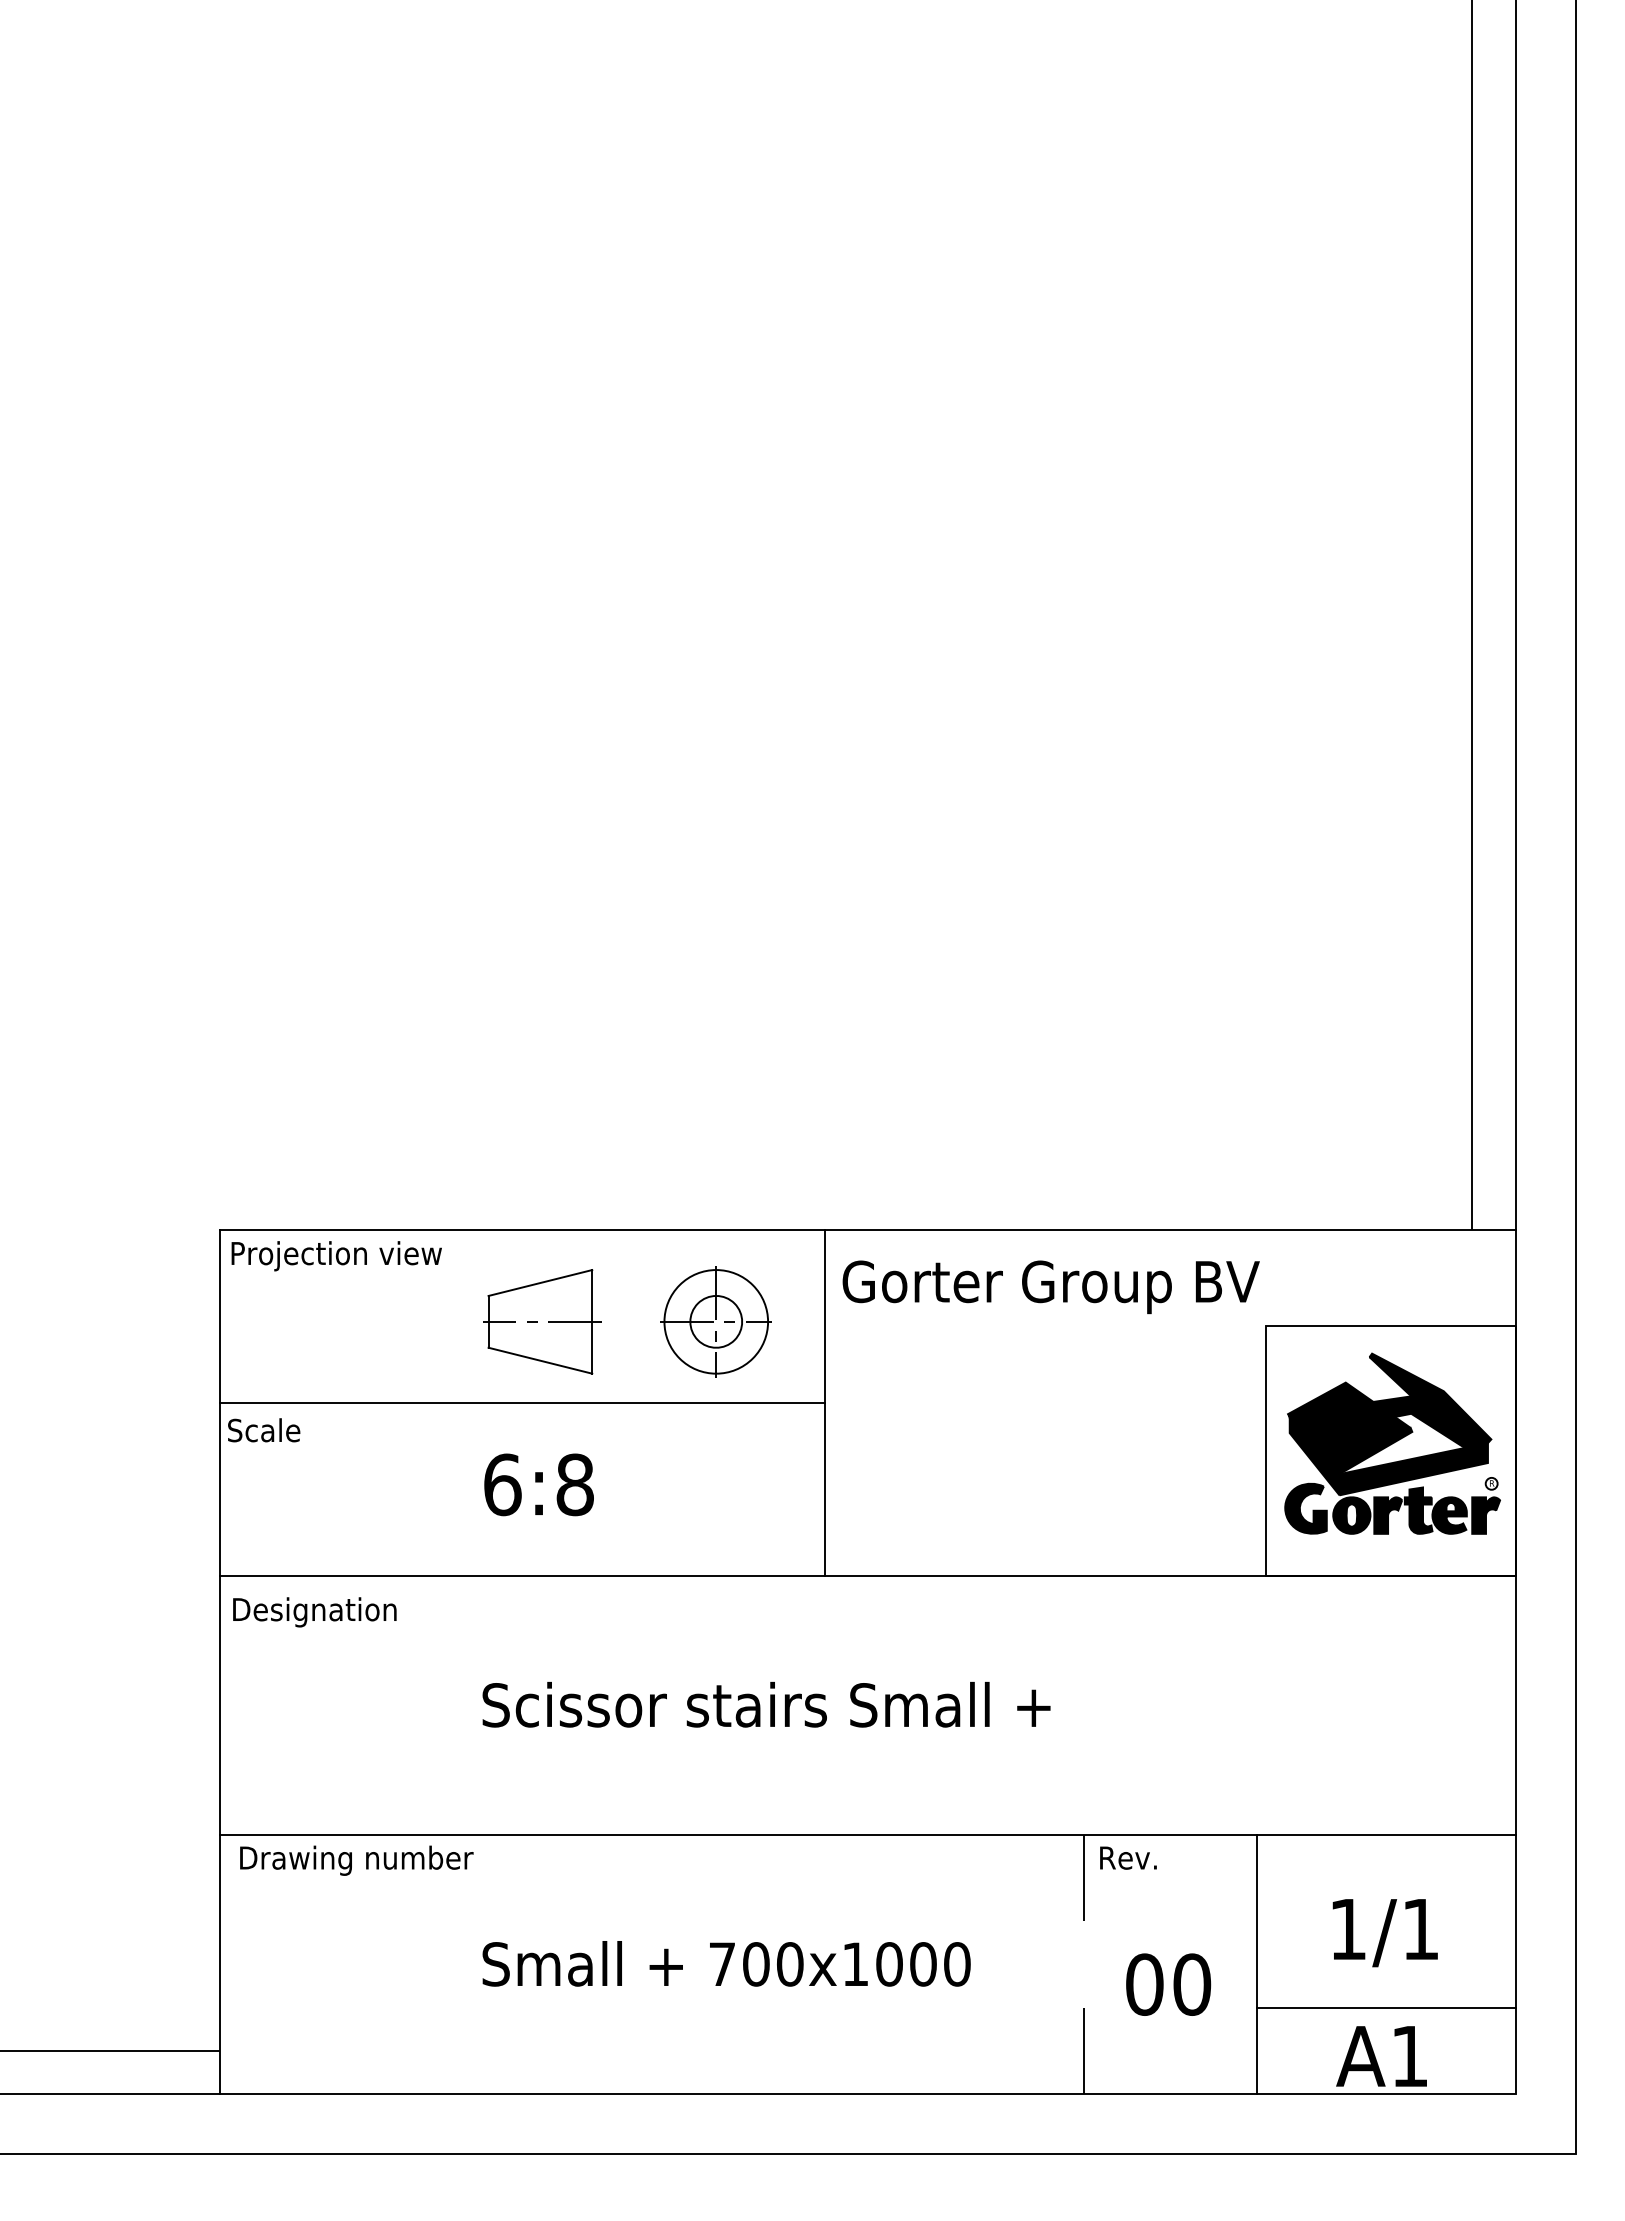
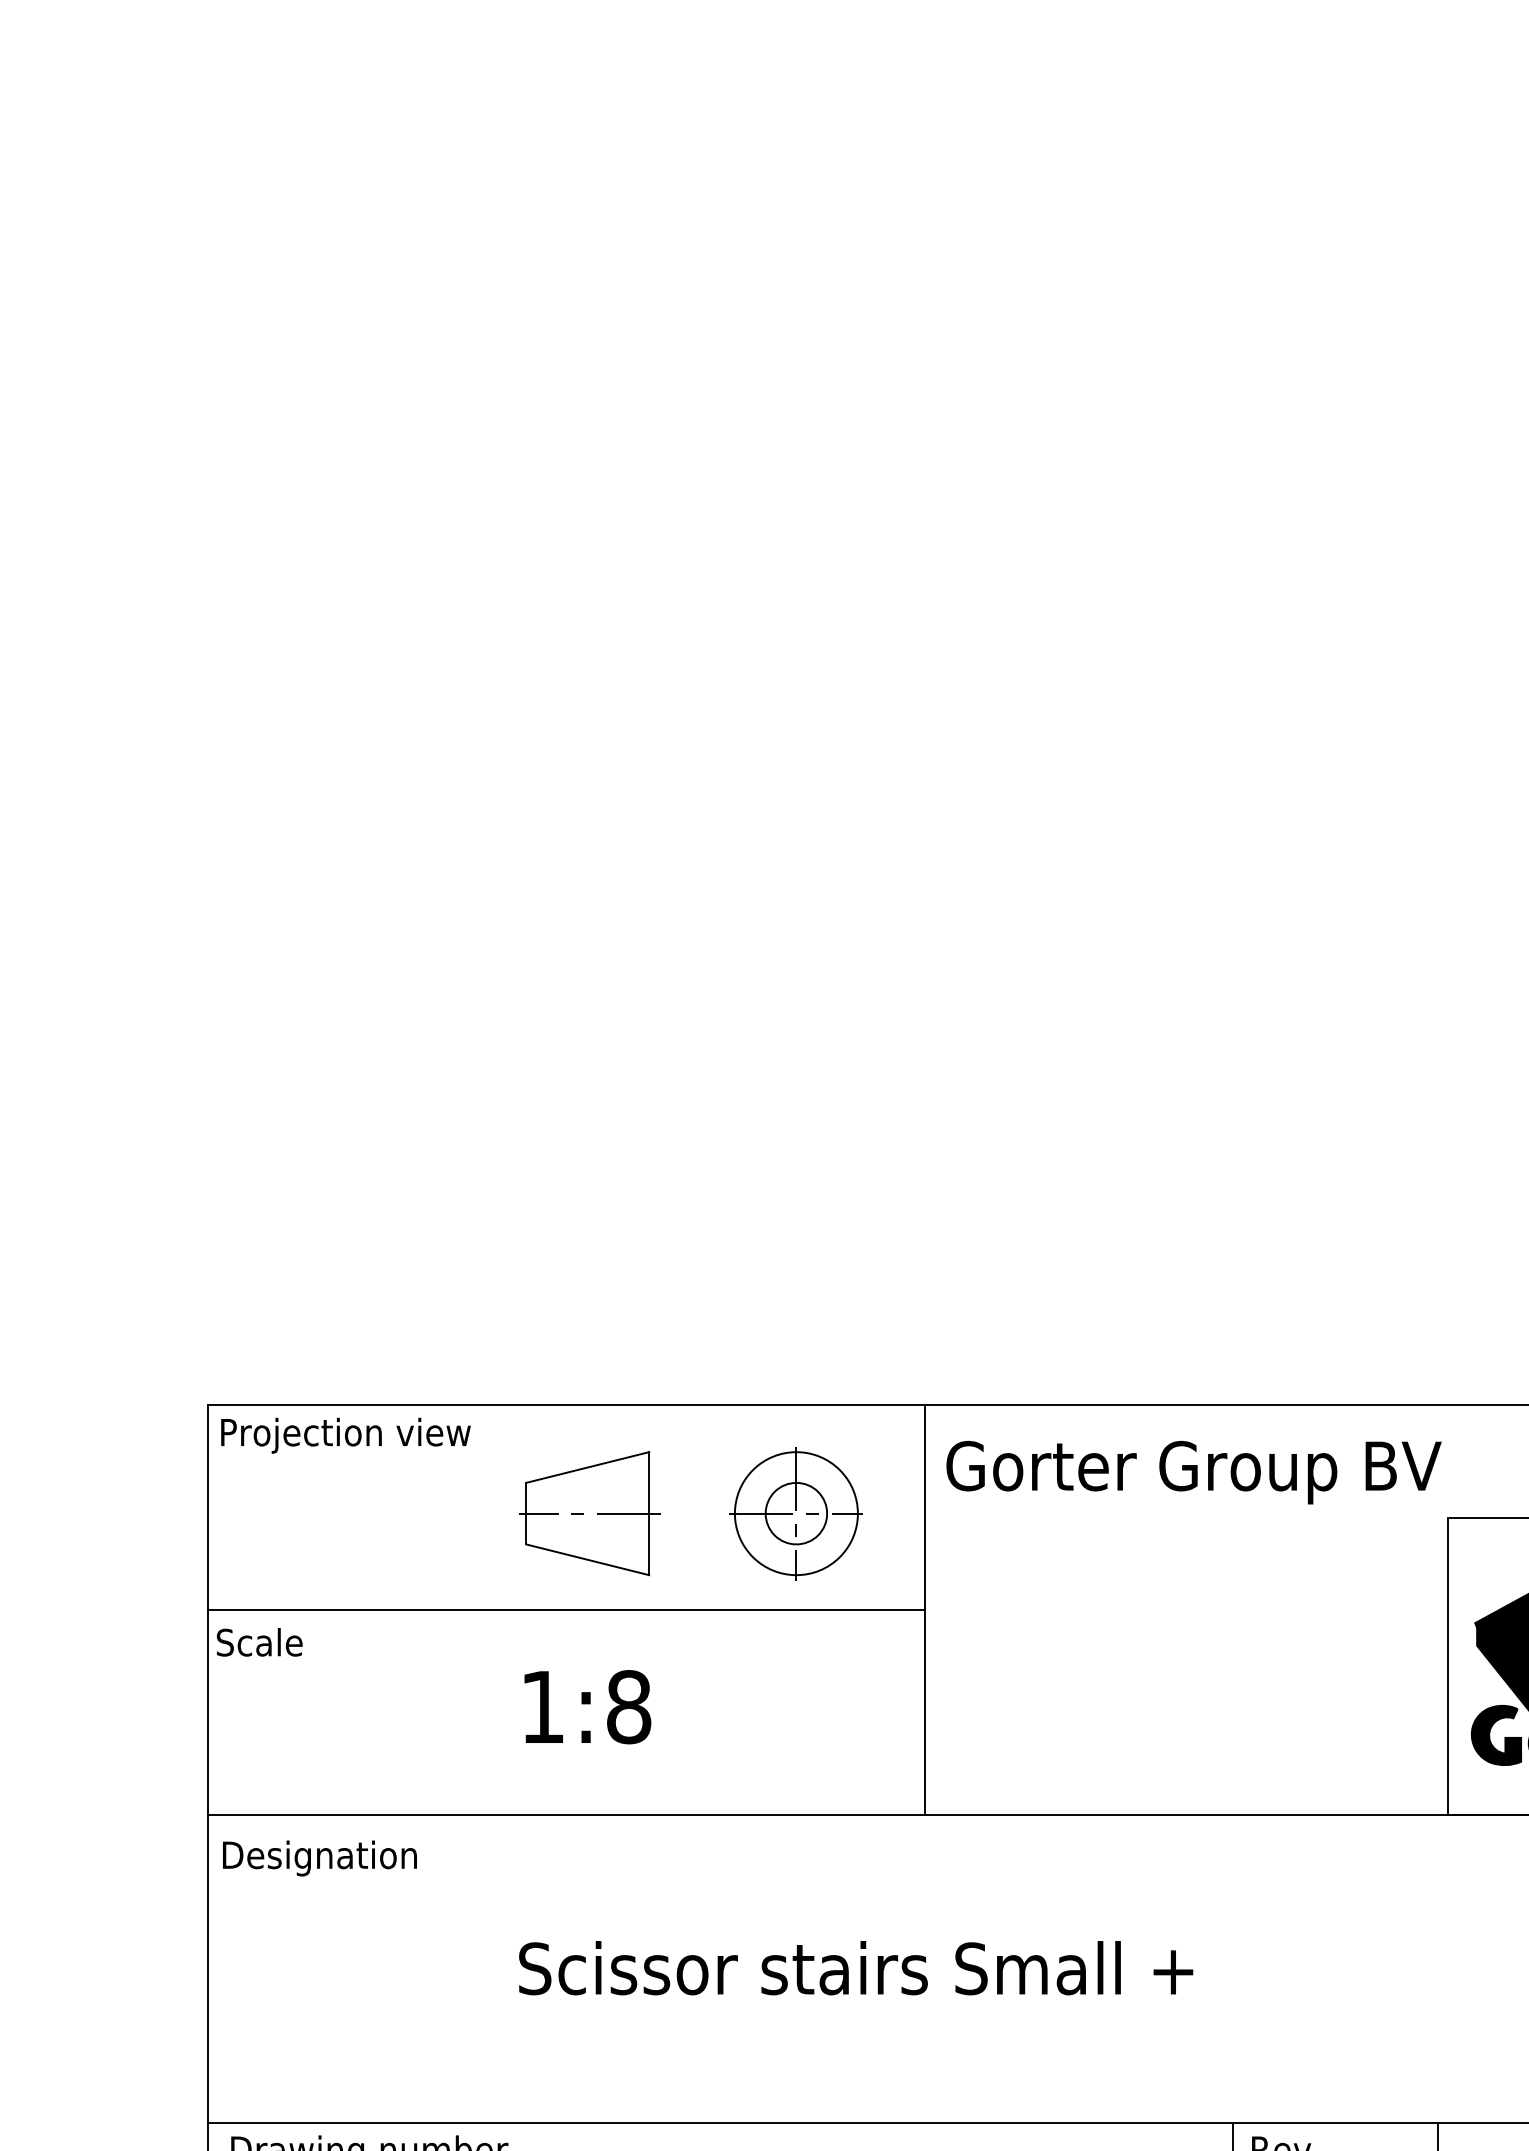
text: (502, 1484) -> (542, 1706), 6:8 -> 1:8

